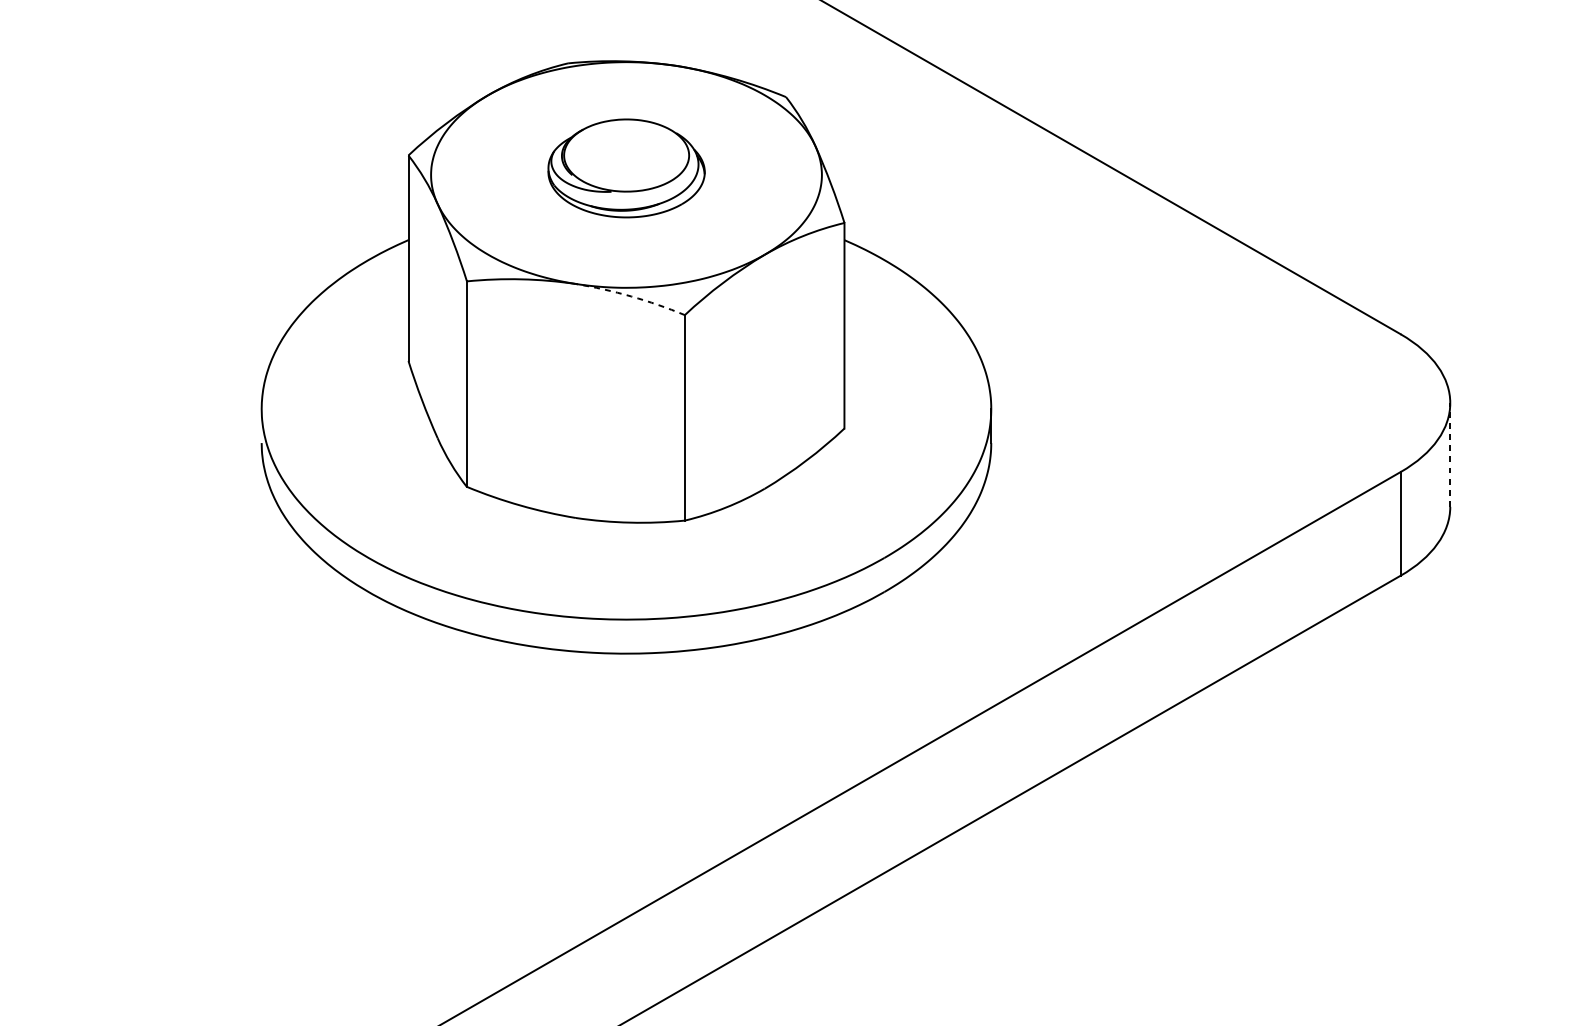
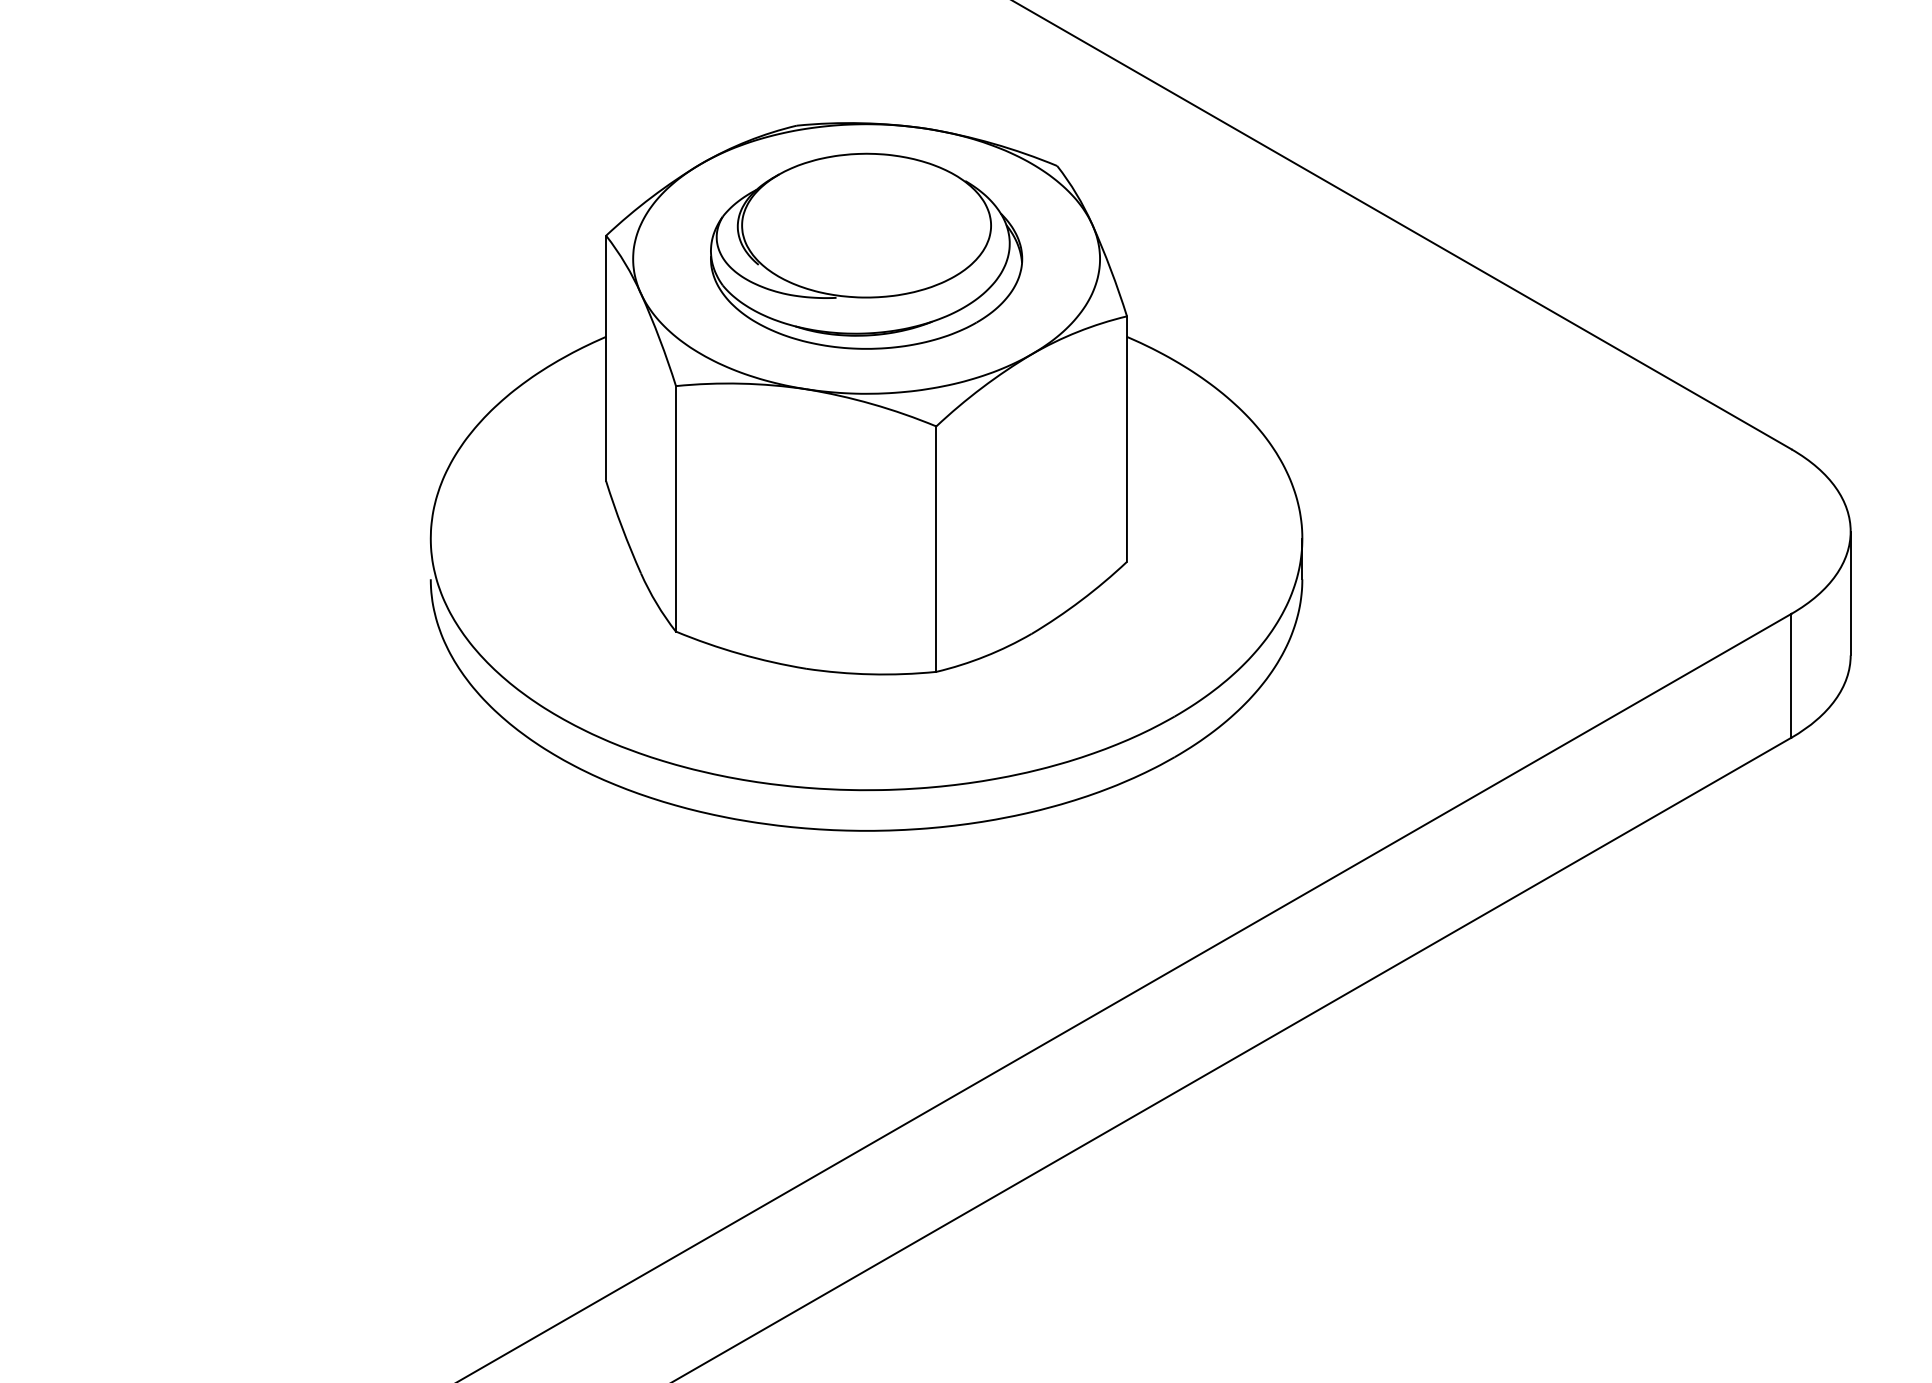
part: (626, 167) -> (866, 250), size x1.67
arc: (631, 296) -> (872, 404), dashed -> solid
line: (1450, 454) -> (1850, 593), dashed -> solid

